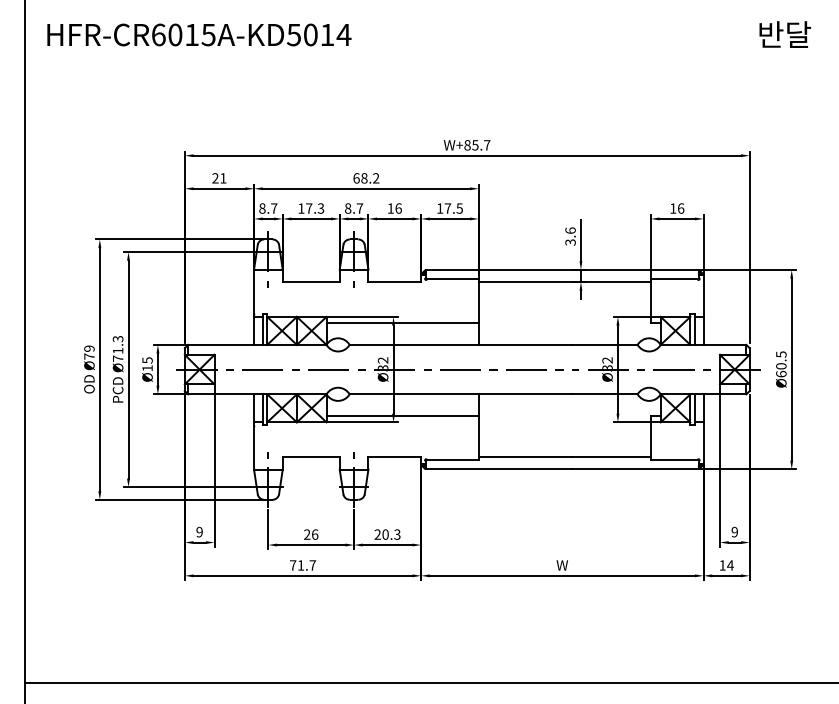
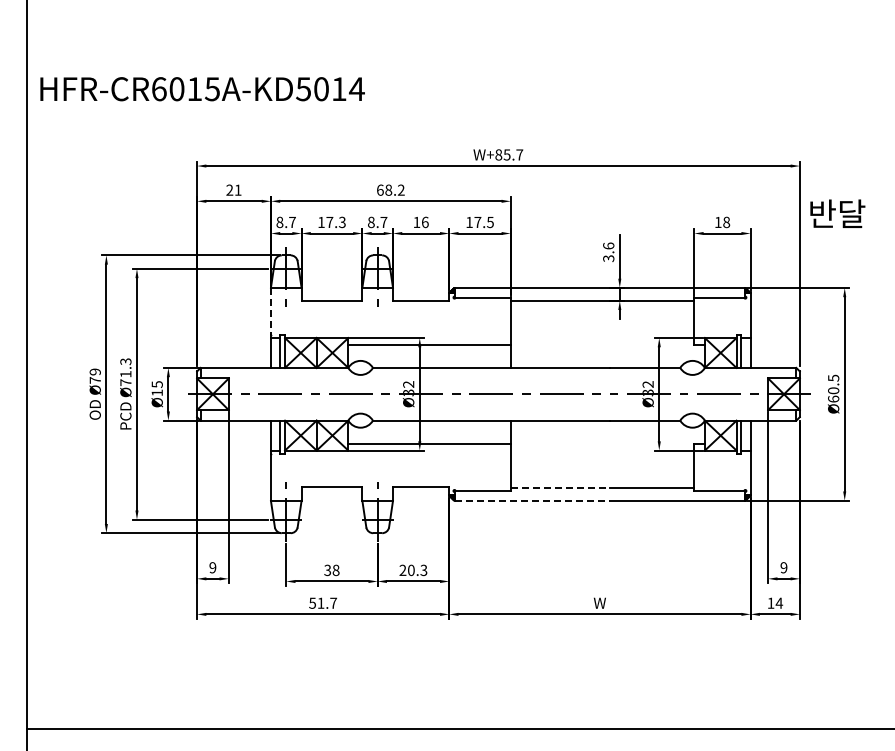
text: (784, 34) -> (837, 213), moved
text: (199, 35) -> (202, 89), moved
text: (680, 207) -> (726, 221), 16 -> 18
line: (253, 292) -> (270, 311), solid -> dashed
line: (525, 456) -> (560, 487), solid -> dashed
line: (499, 469) -> (532, 500), solid -> dashed
text: (310, 534) -> (331, 570), 26 -> 38
text: (292, 564) -> (312, 602), 71.7 -> 51.7

